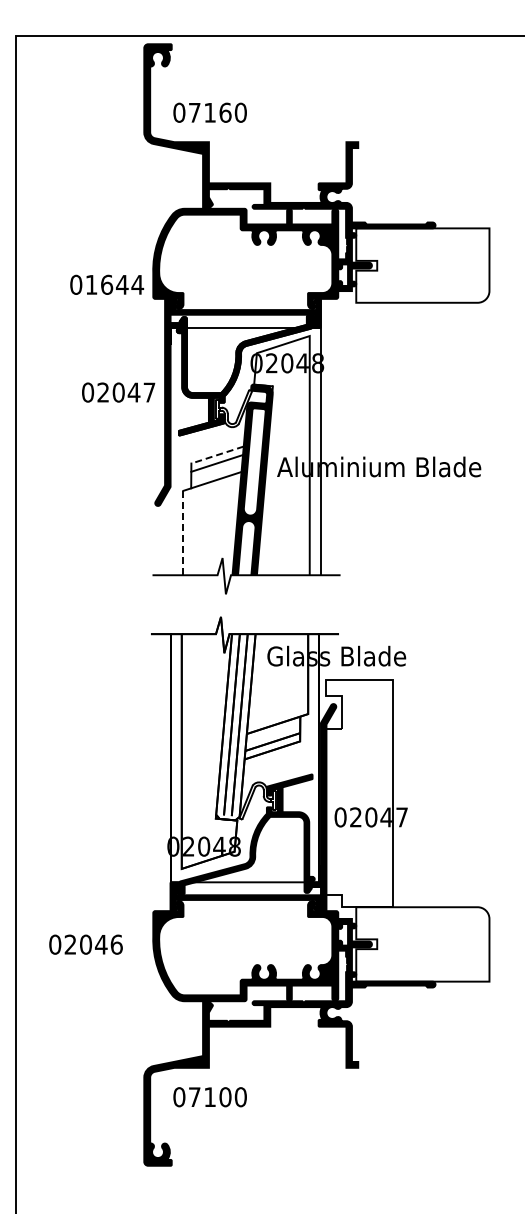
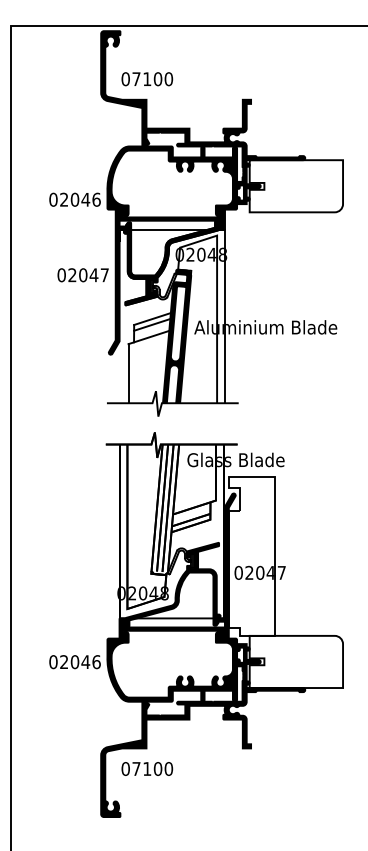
text: (225, 112) -> (158, 79), 07160 -> 07100
text: (114, 284) -> (80, 199), 01644 -> 02046
line: (217, 455) -> (152, 319), dashed -> solid
line: (183, 532) -> (128, 373), dashed -> solid
text: (85, 944) -> (74, 661), moved

